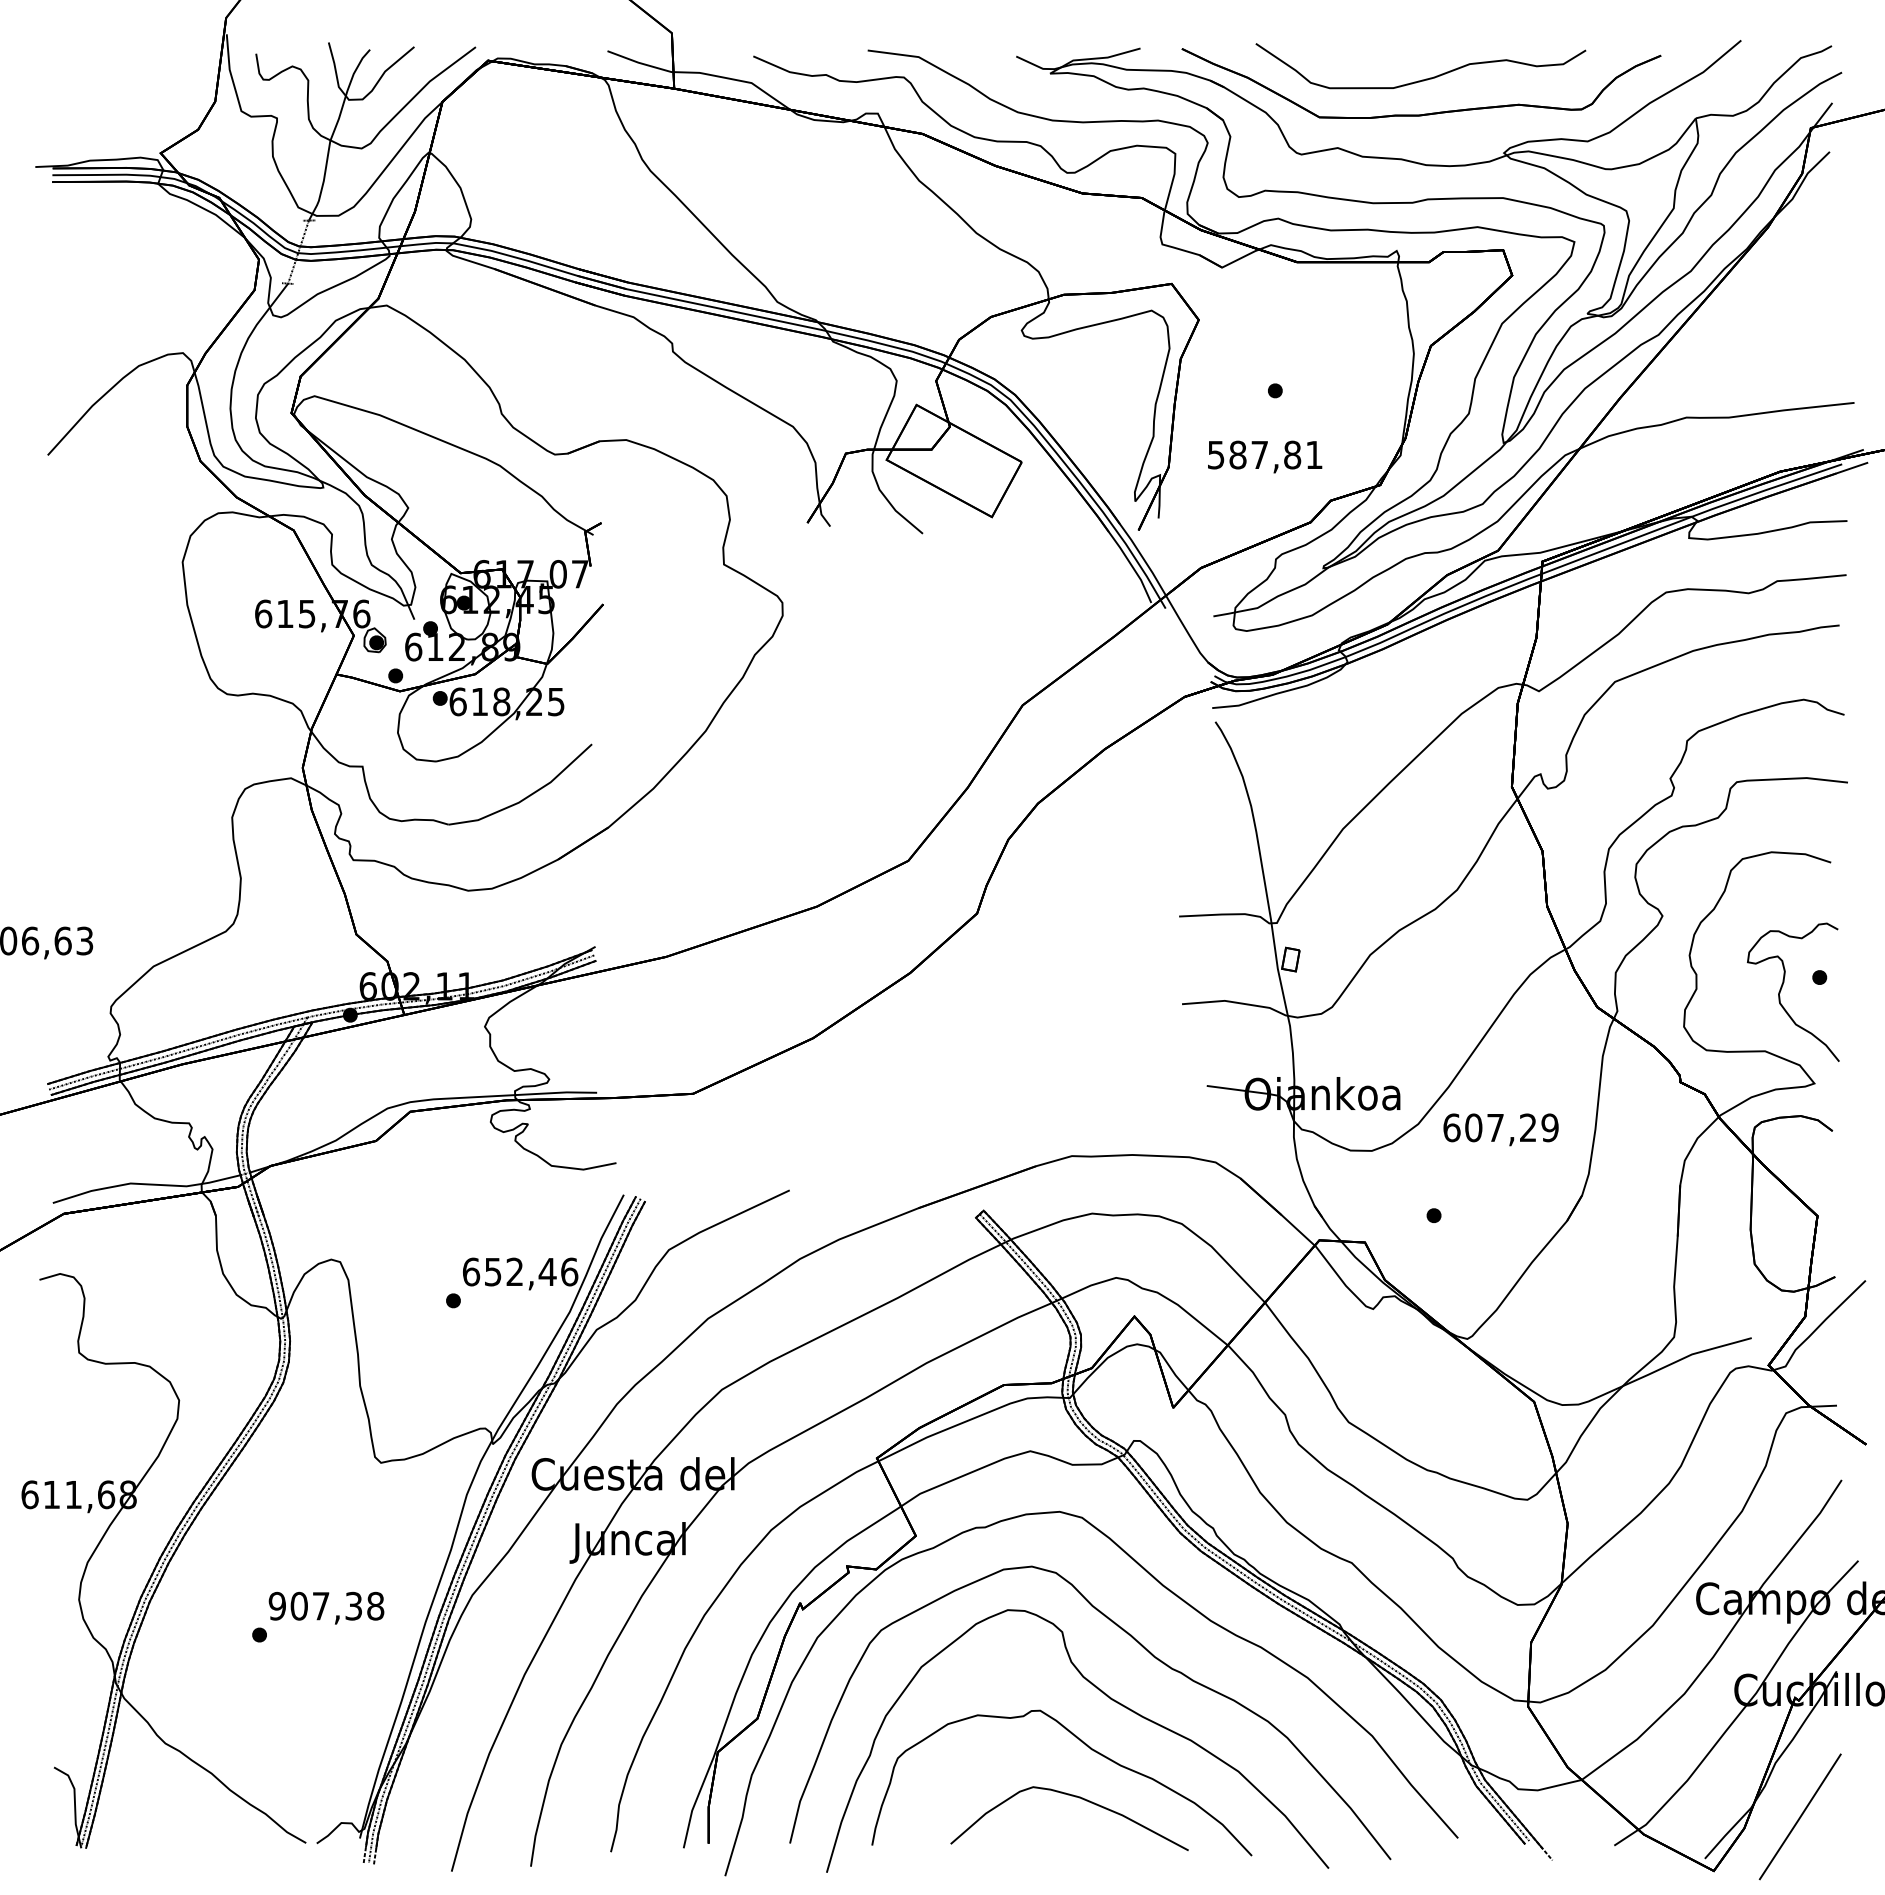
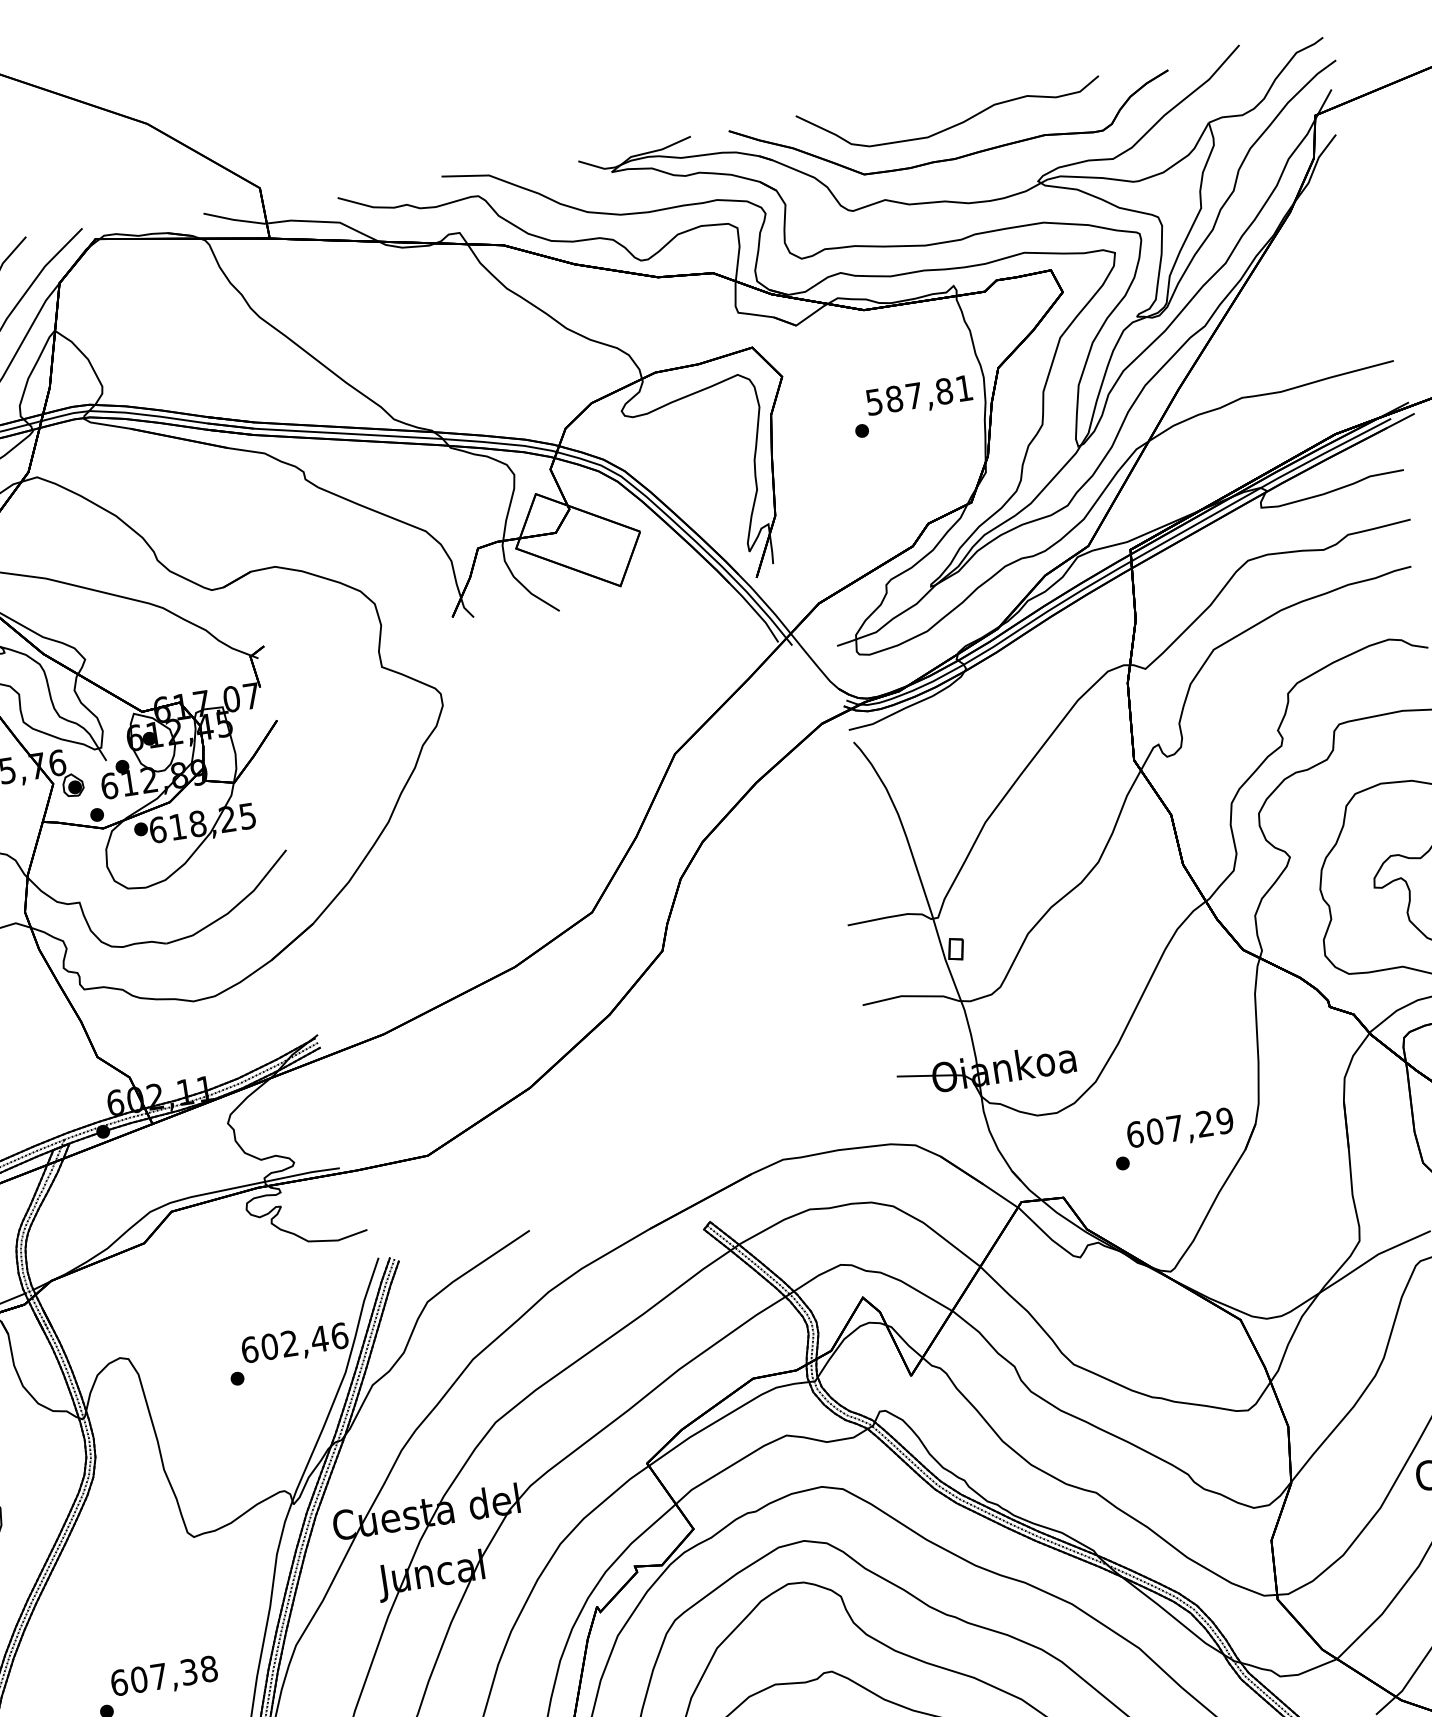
text: (1265, 456) -> (919, 396), moved
text: (1500, 1129) -> (1179, 1129), moved
text: (492, 1271) -> (269, 1346), 652,46 -> 602,46
text: (277, 1605) -> (119, 1682), 907,38 -> 607,38

